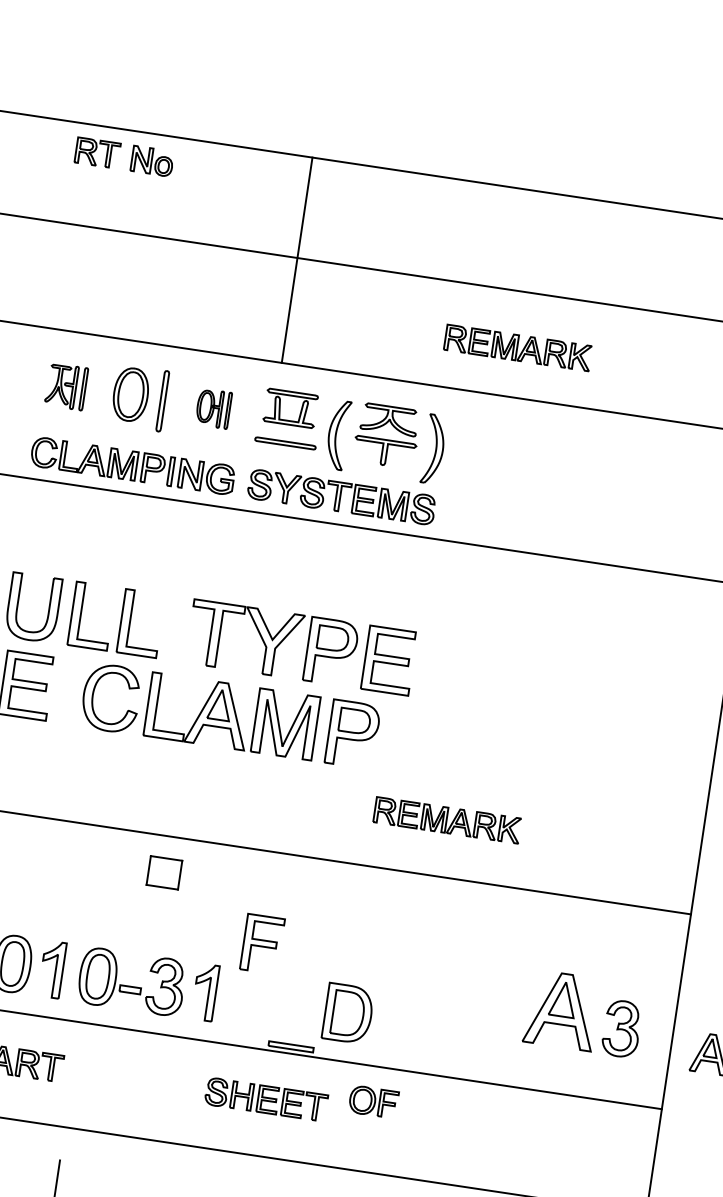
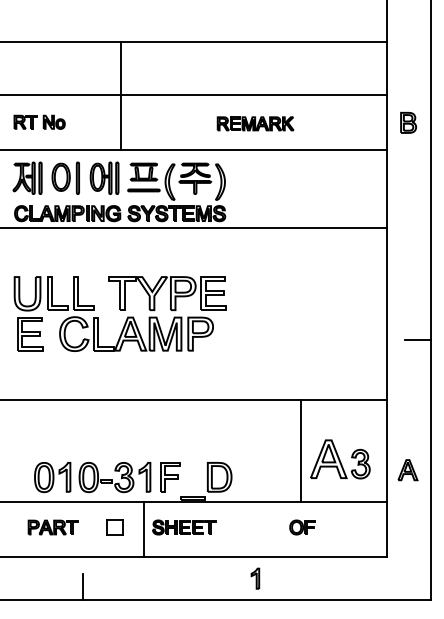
part: (124, 155) -> (39, 121), moved
line: (296, 259) -> (120, 95), moved
part: (66, 385) -> (27, 177), size x1.43
part: (213, 407) -> (104, 177), size x1.67
part: (447, 819) -> (255, 370), removed
part: (163, 873) -> (114, 527), moved
part: (262, 944) -> (170, 477), moved
line: (512, 987) -> (301, 451), added
line: (189, 1092) -> (144, 529), added
part: (373, 1101) -> (302, 527), moved

